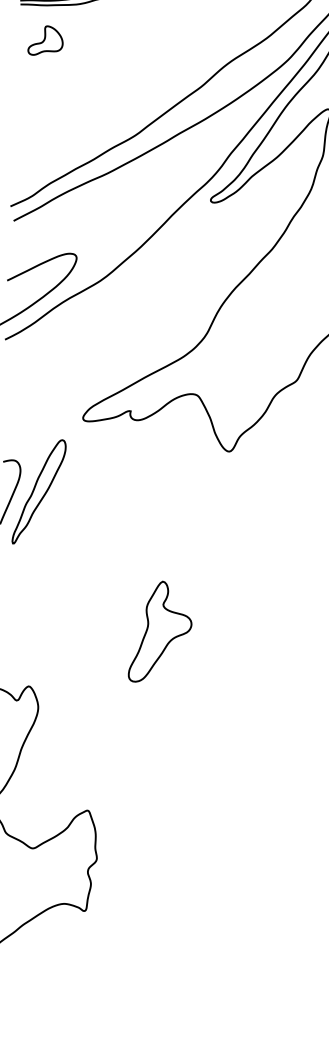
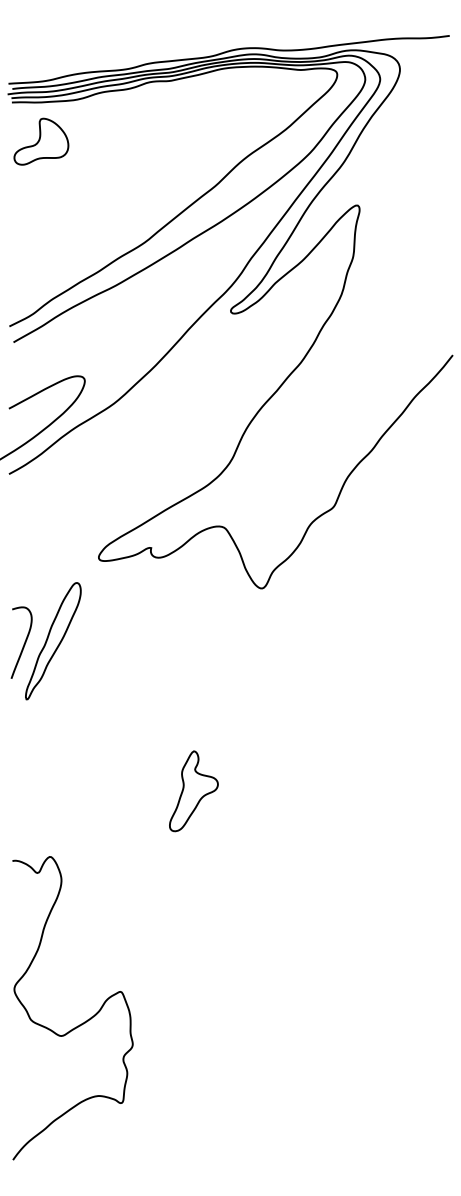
part: (45, 40) -> (41, 141), size x1.43
part: (160, 632) -> (193, 791), size x0.71

